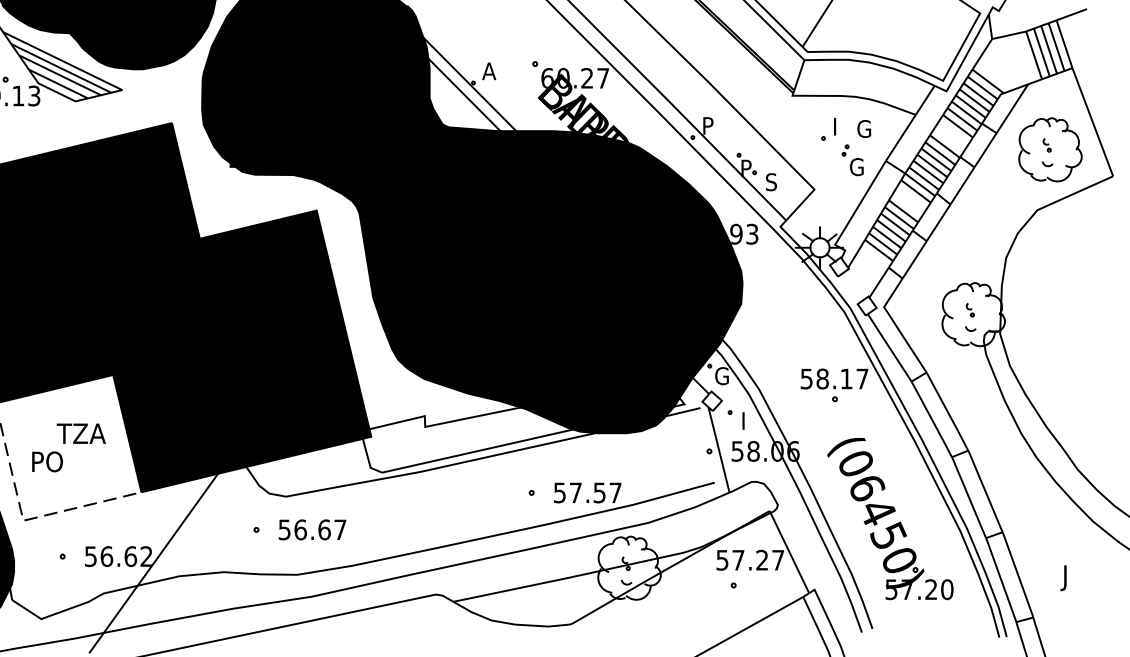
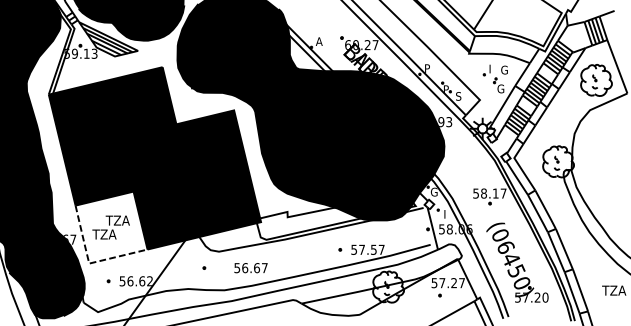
text: (54, 461) -> (104, 234), PO -> TZA
text: (311, 530) -> (250, 268), moved
text: (1084, 577) -> (613, 291), J -> TZA

